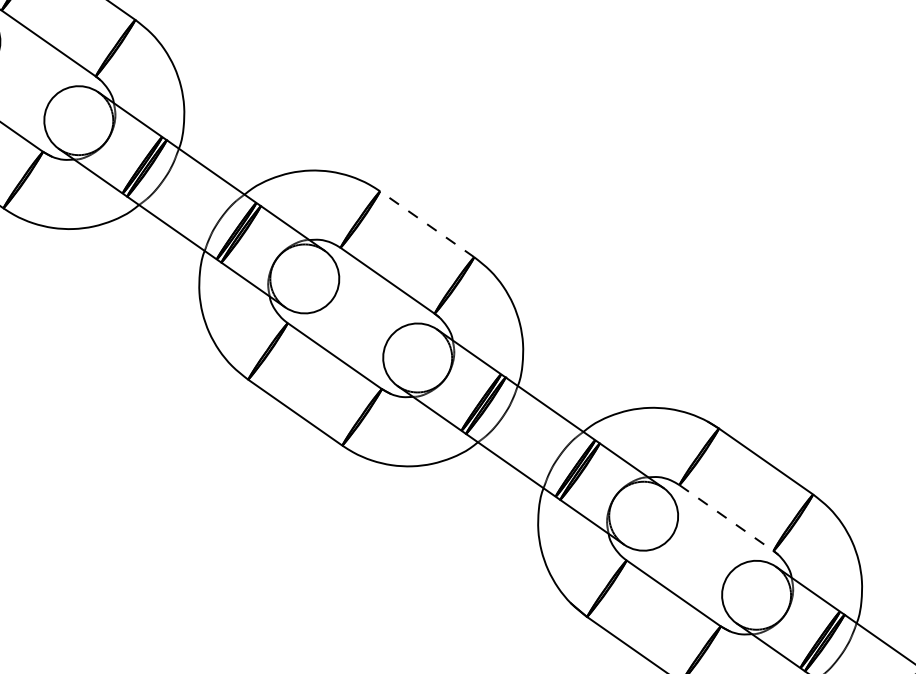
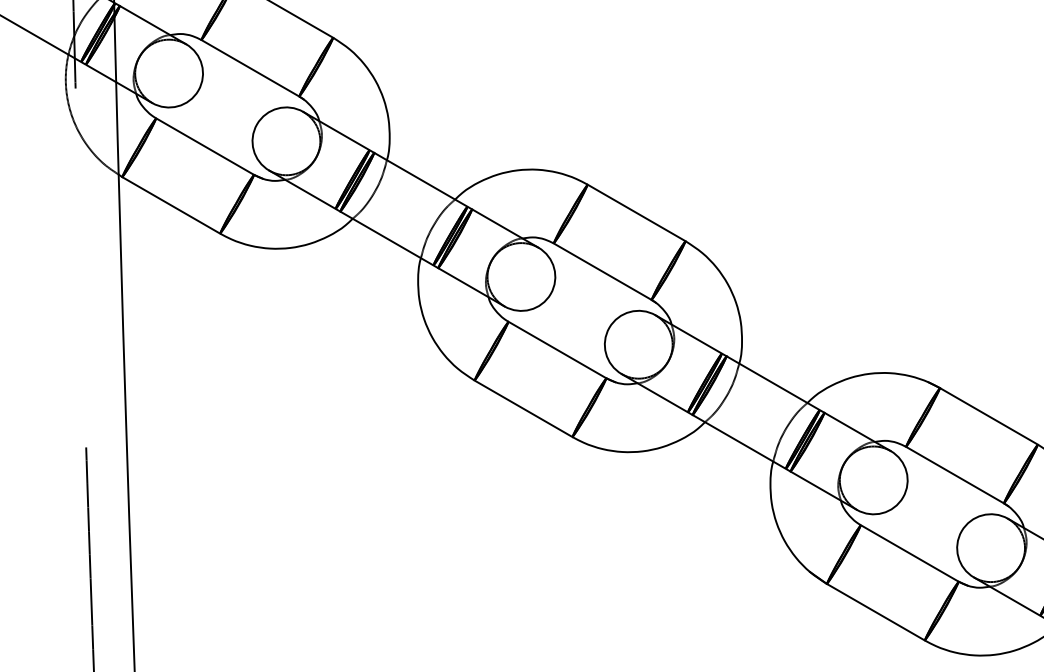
line: (427, 223) -> (636, 212), dashed -> solid
line: (726, 518) -> (955, 475), dashed -> solid

